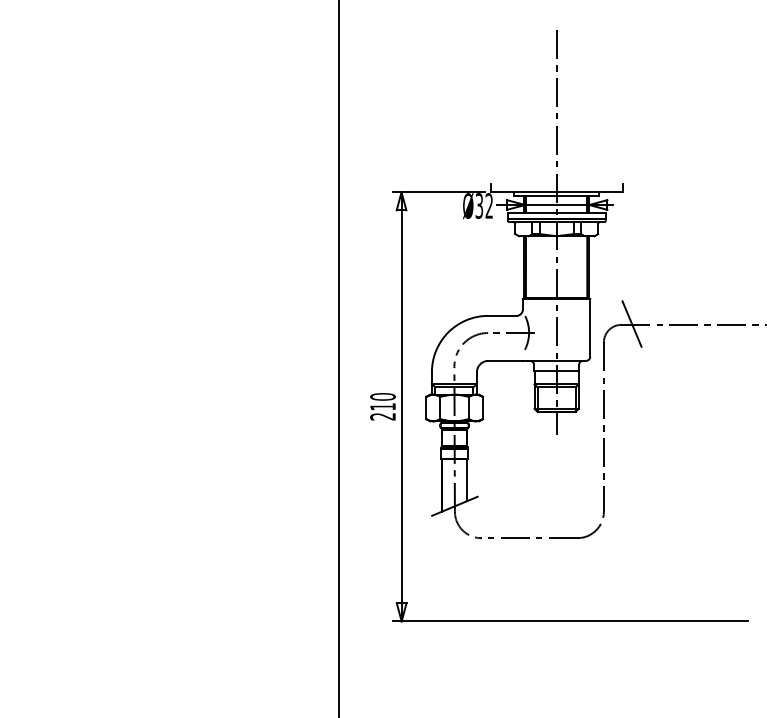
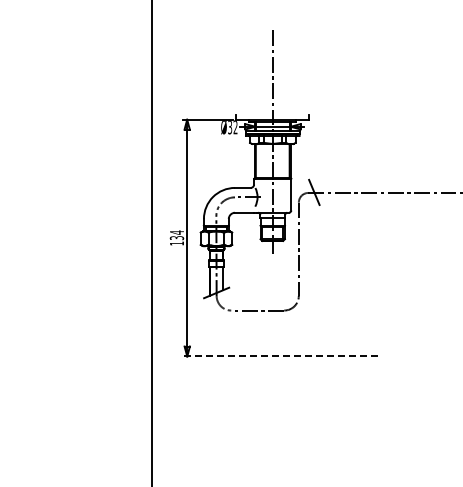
text: (382, 405) -> (176, 237), 210 -> 134
line: (570, 621) -> (280, 356), solid -> dashed

